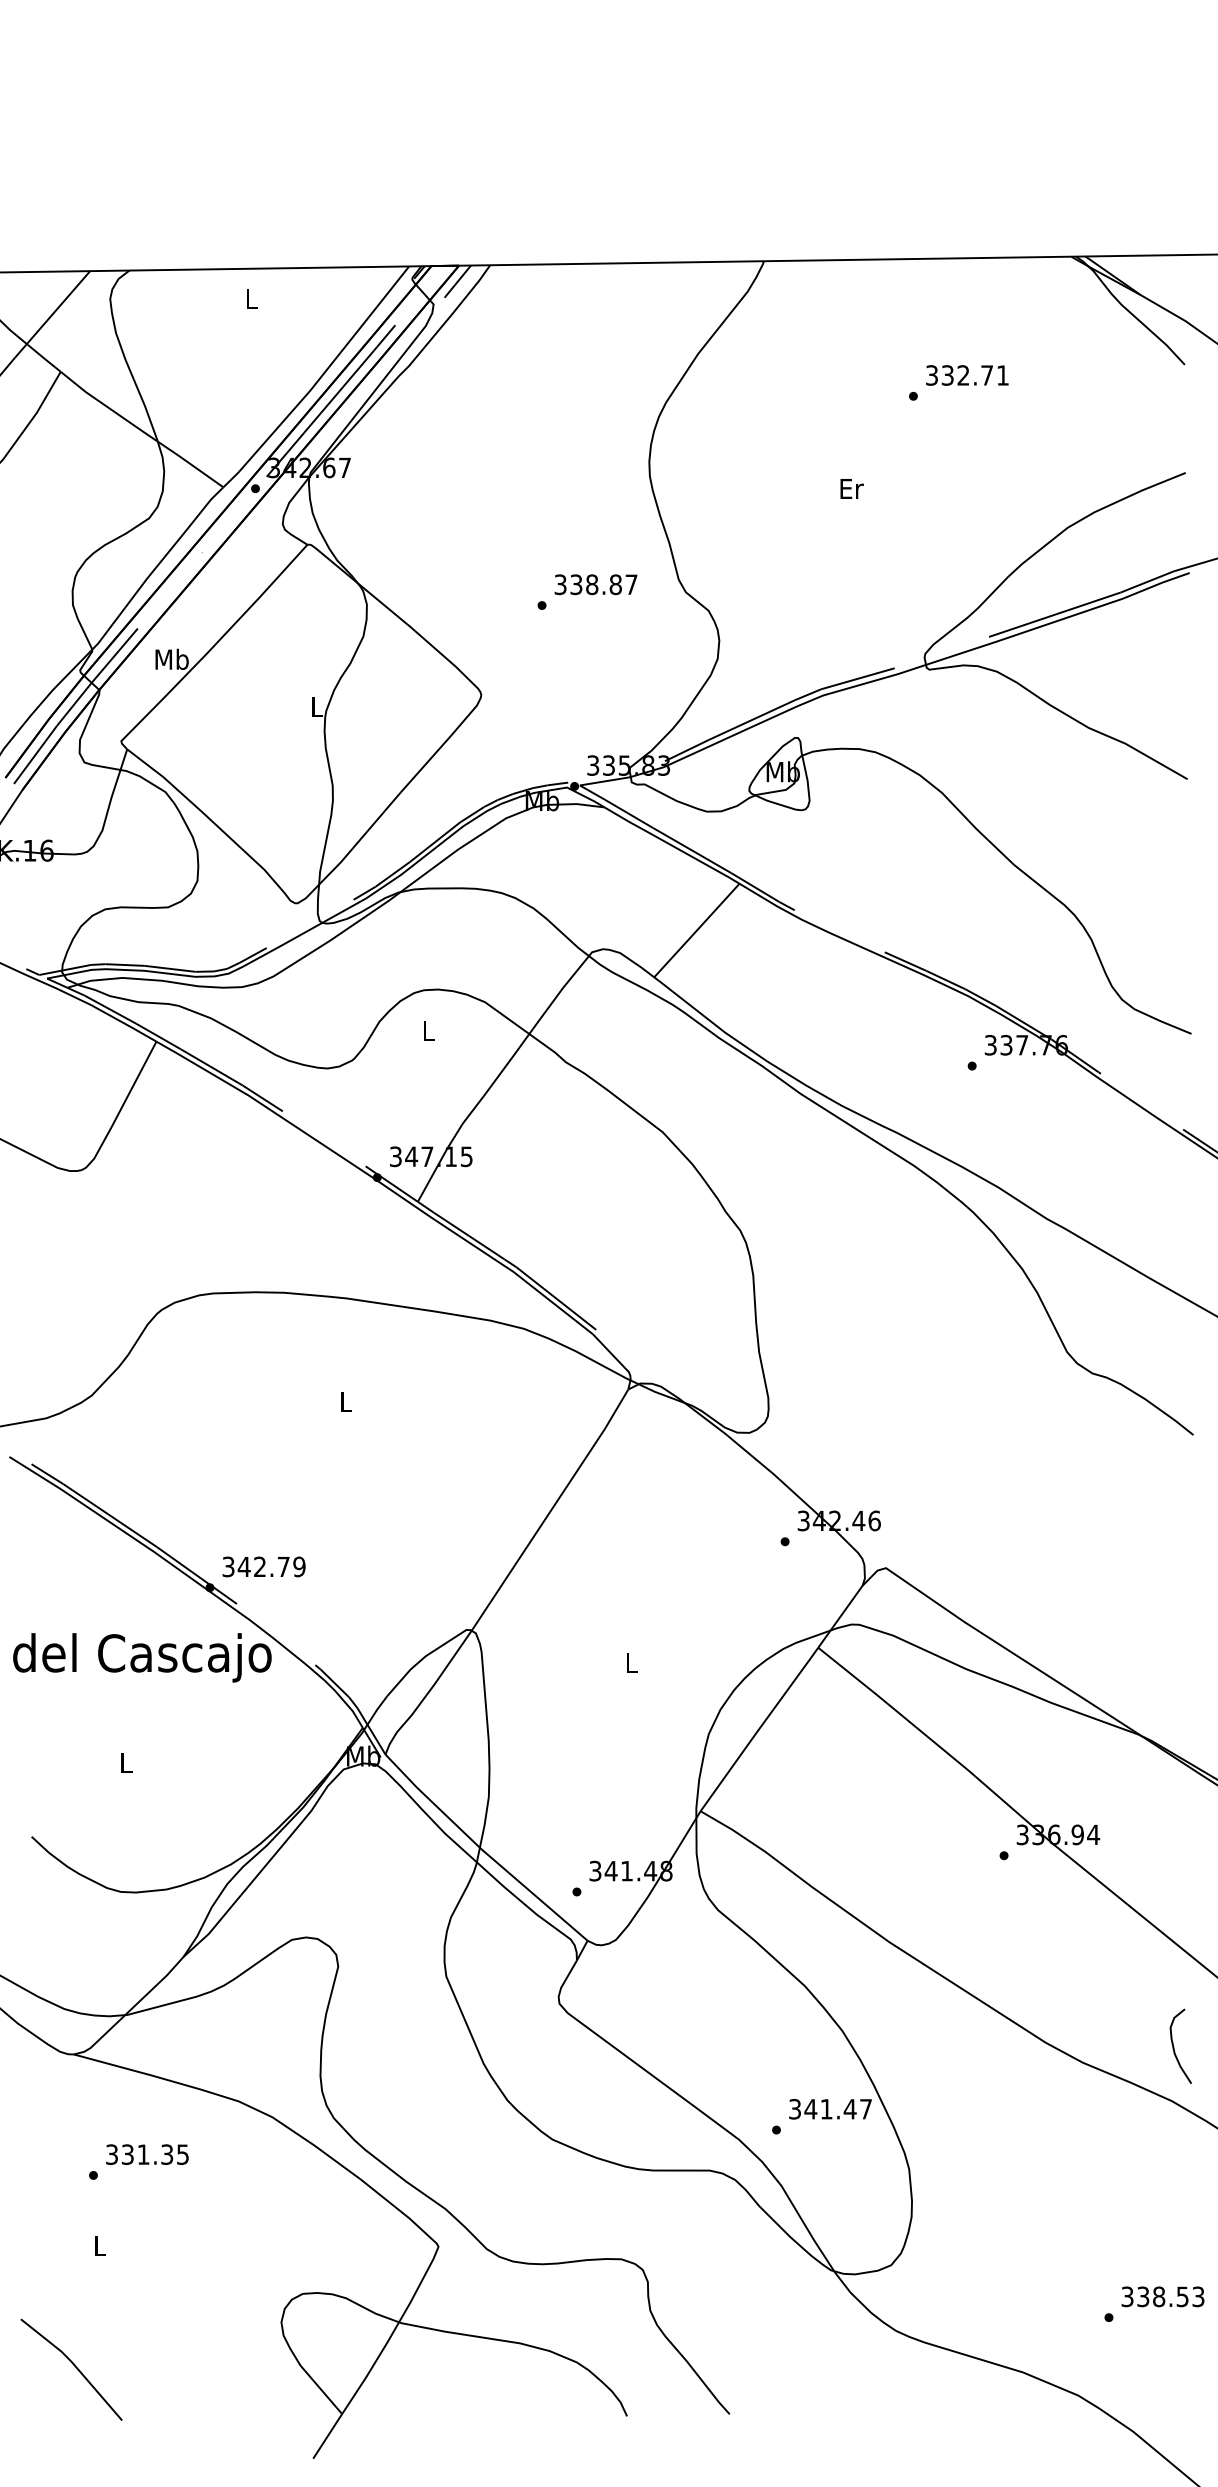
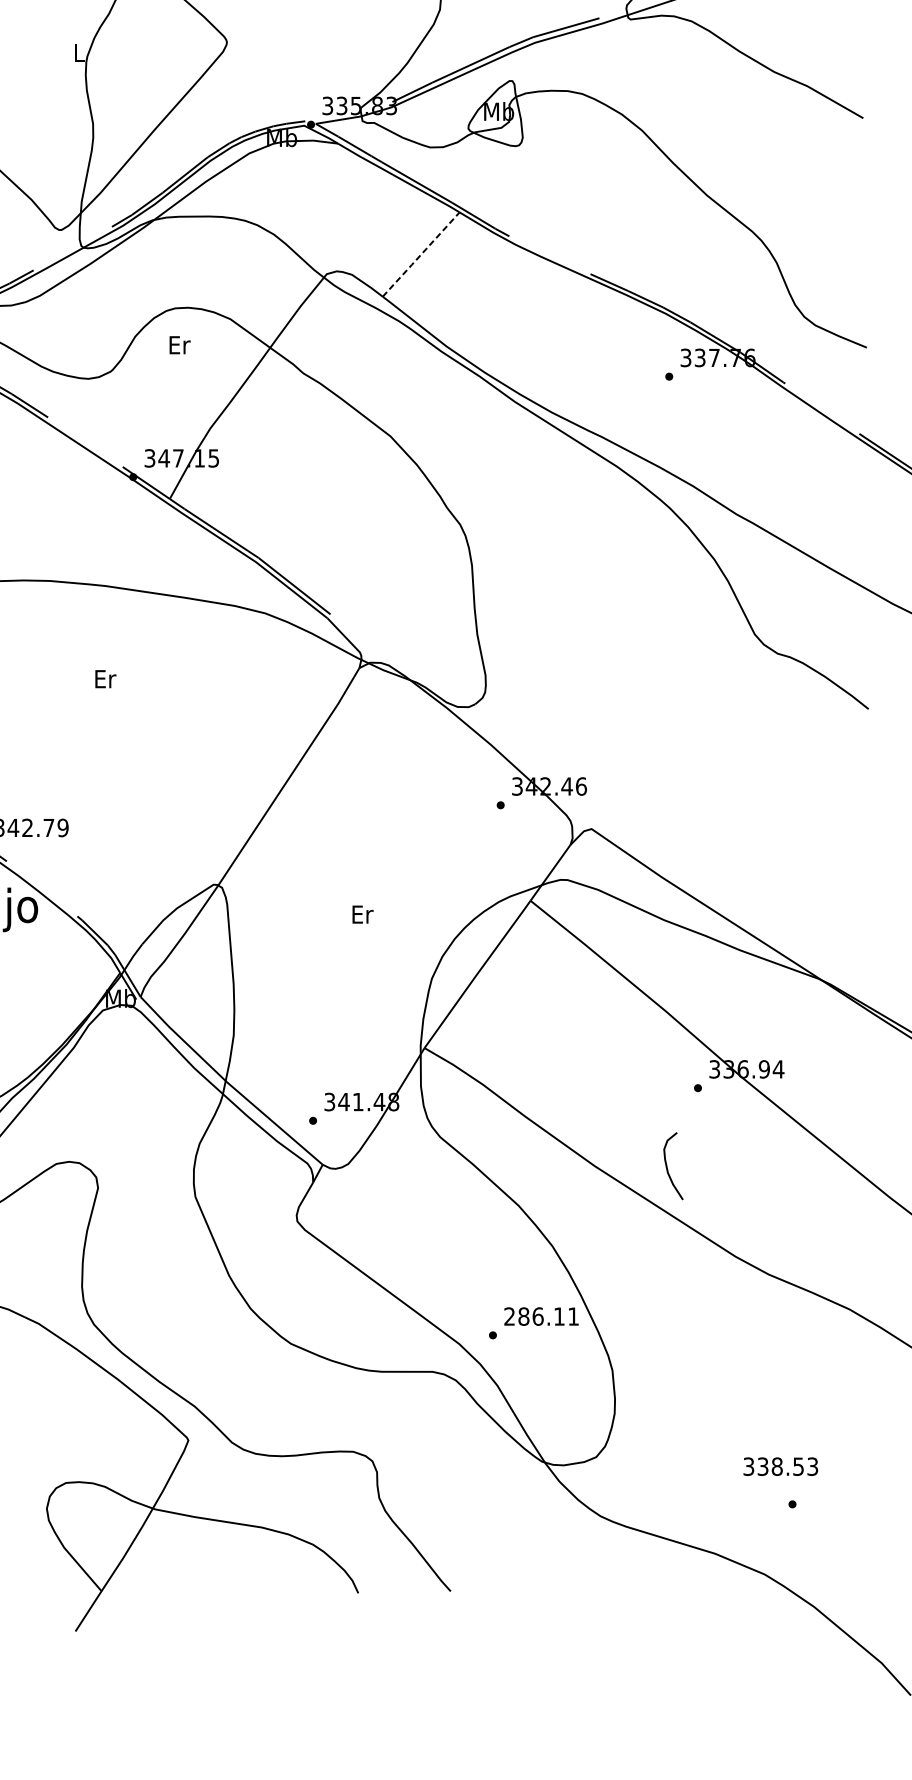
line: (696, 930) -> (420, 254), solid -> dashed
text: (428, 1031) -> (179, 345), L -> Er
text: (346, 1401) -> (105, 678), L -> Er
text: (631, 1663) -> (362, 914), L -> Er
curve: (1174, 2046) -> (667, 1166), moved
text: (830, 2109) -> (541, 1316), 341.47 -> 286.11
text: (1162, 2296) -> (780, 1466), moved

